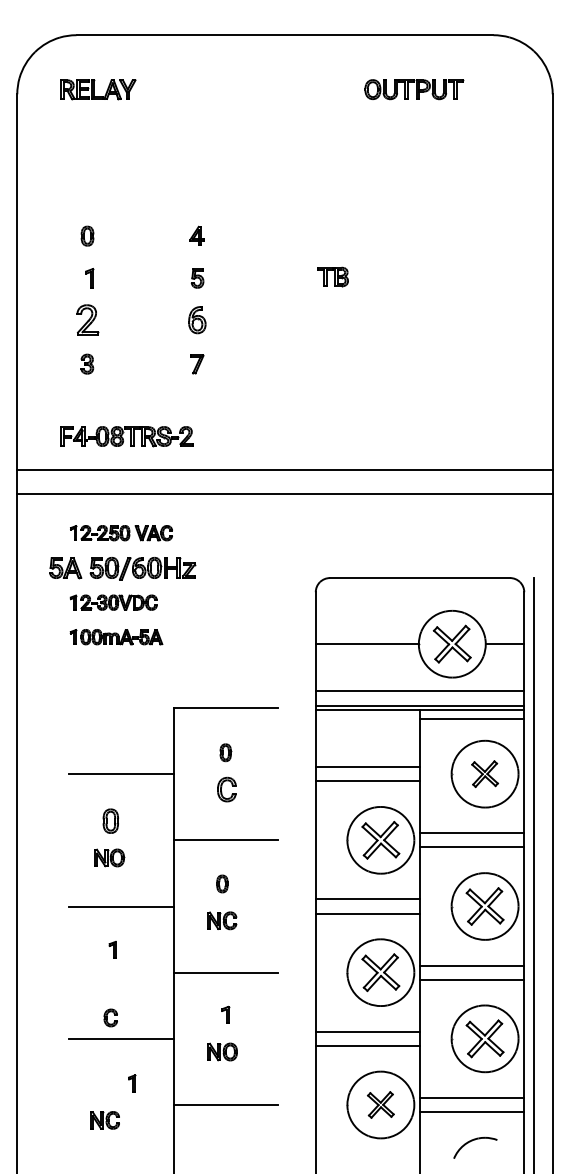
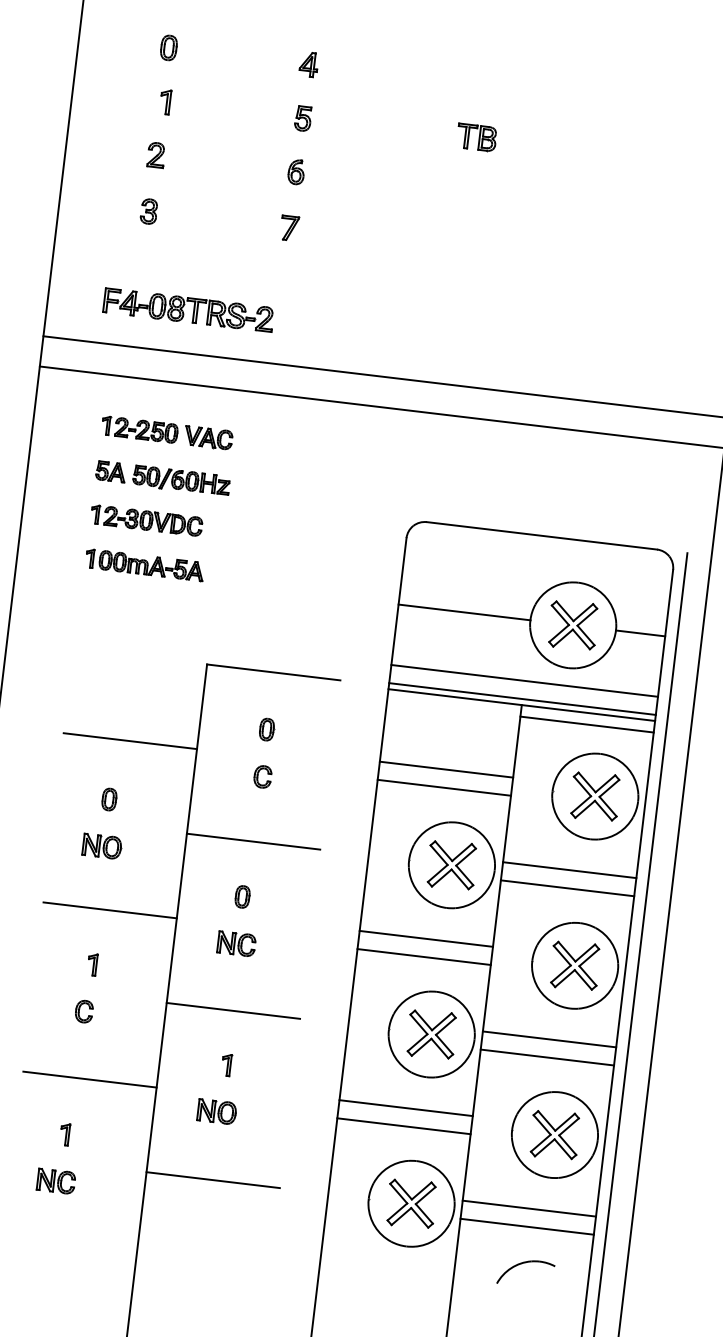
part: (87, 319) -> (156, 154), size x0.62
part: (196, 320) -> (295, 172), size x0.71
part: (122, 568) -> (162, 478), size x0.71
part: (484, 773) -> (594, 795), size x1.43
part: (226, 789) -> (262, 776), size x0.71
part: (110, 820) -> (109, 798), size x0.71
part: (110, 1017) -> (83, 1010), moved
part: (132, 1083) -> (65, 1134), moved
part: (380, 1104) -> (411, 1203), size x1.43

